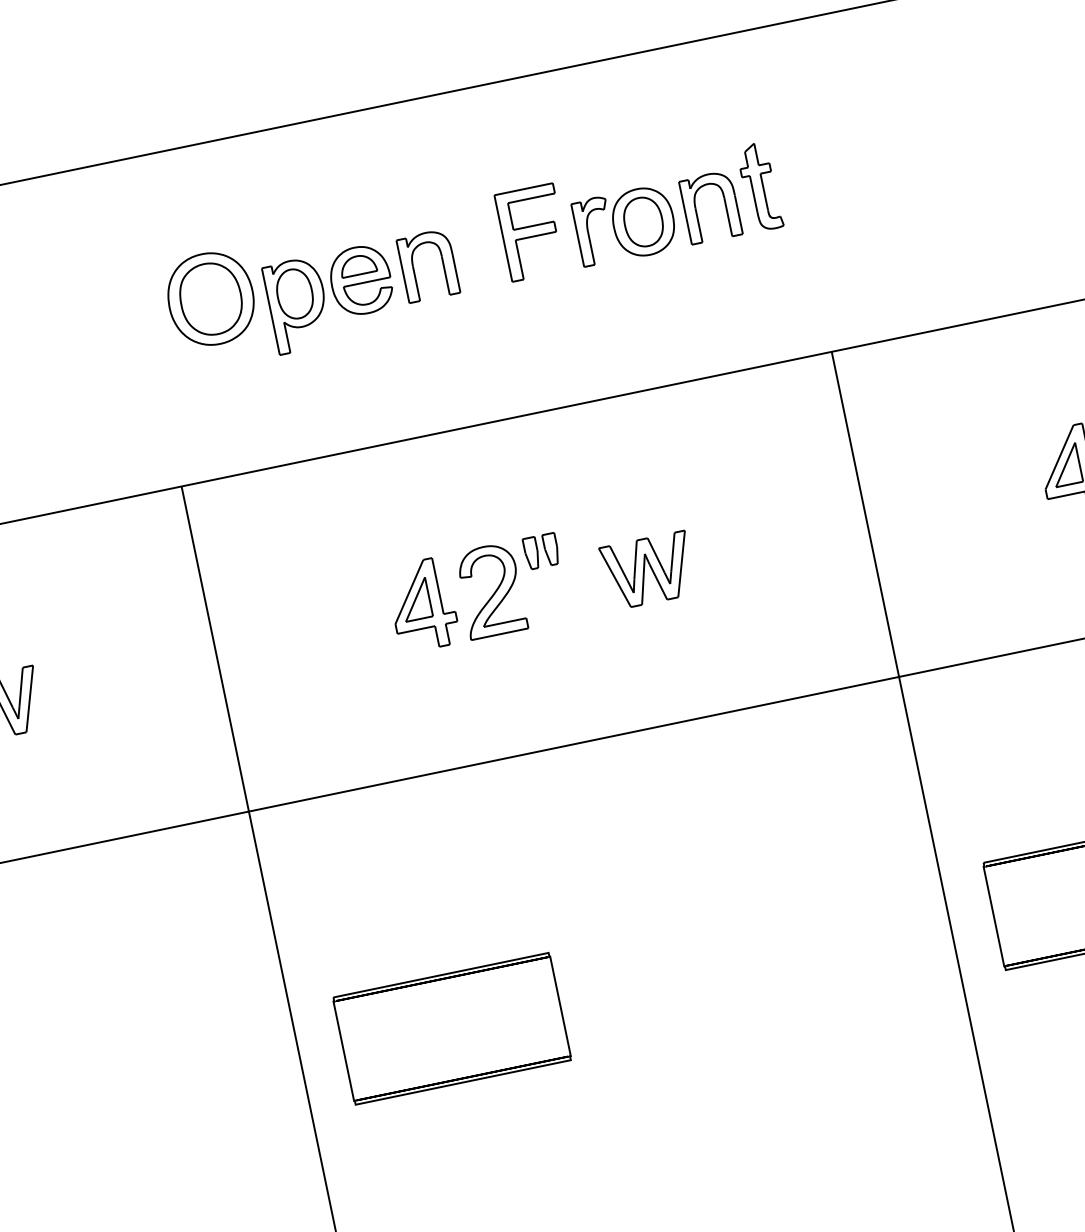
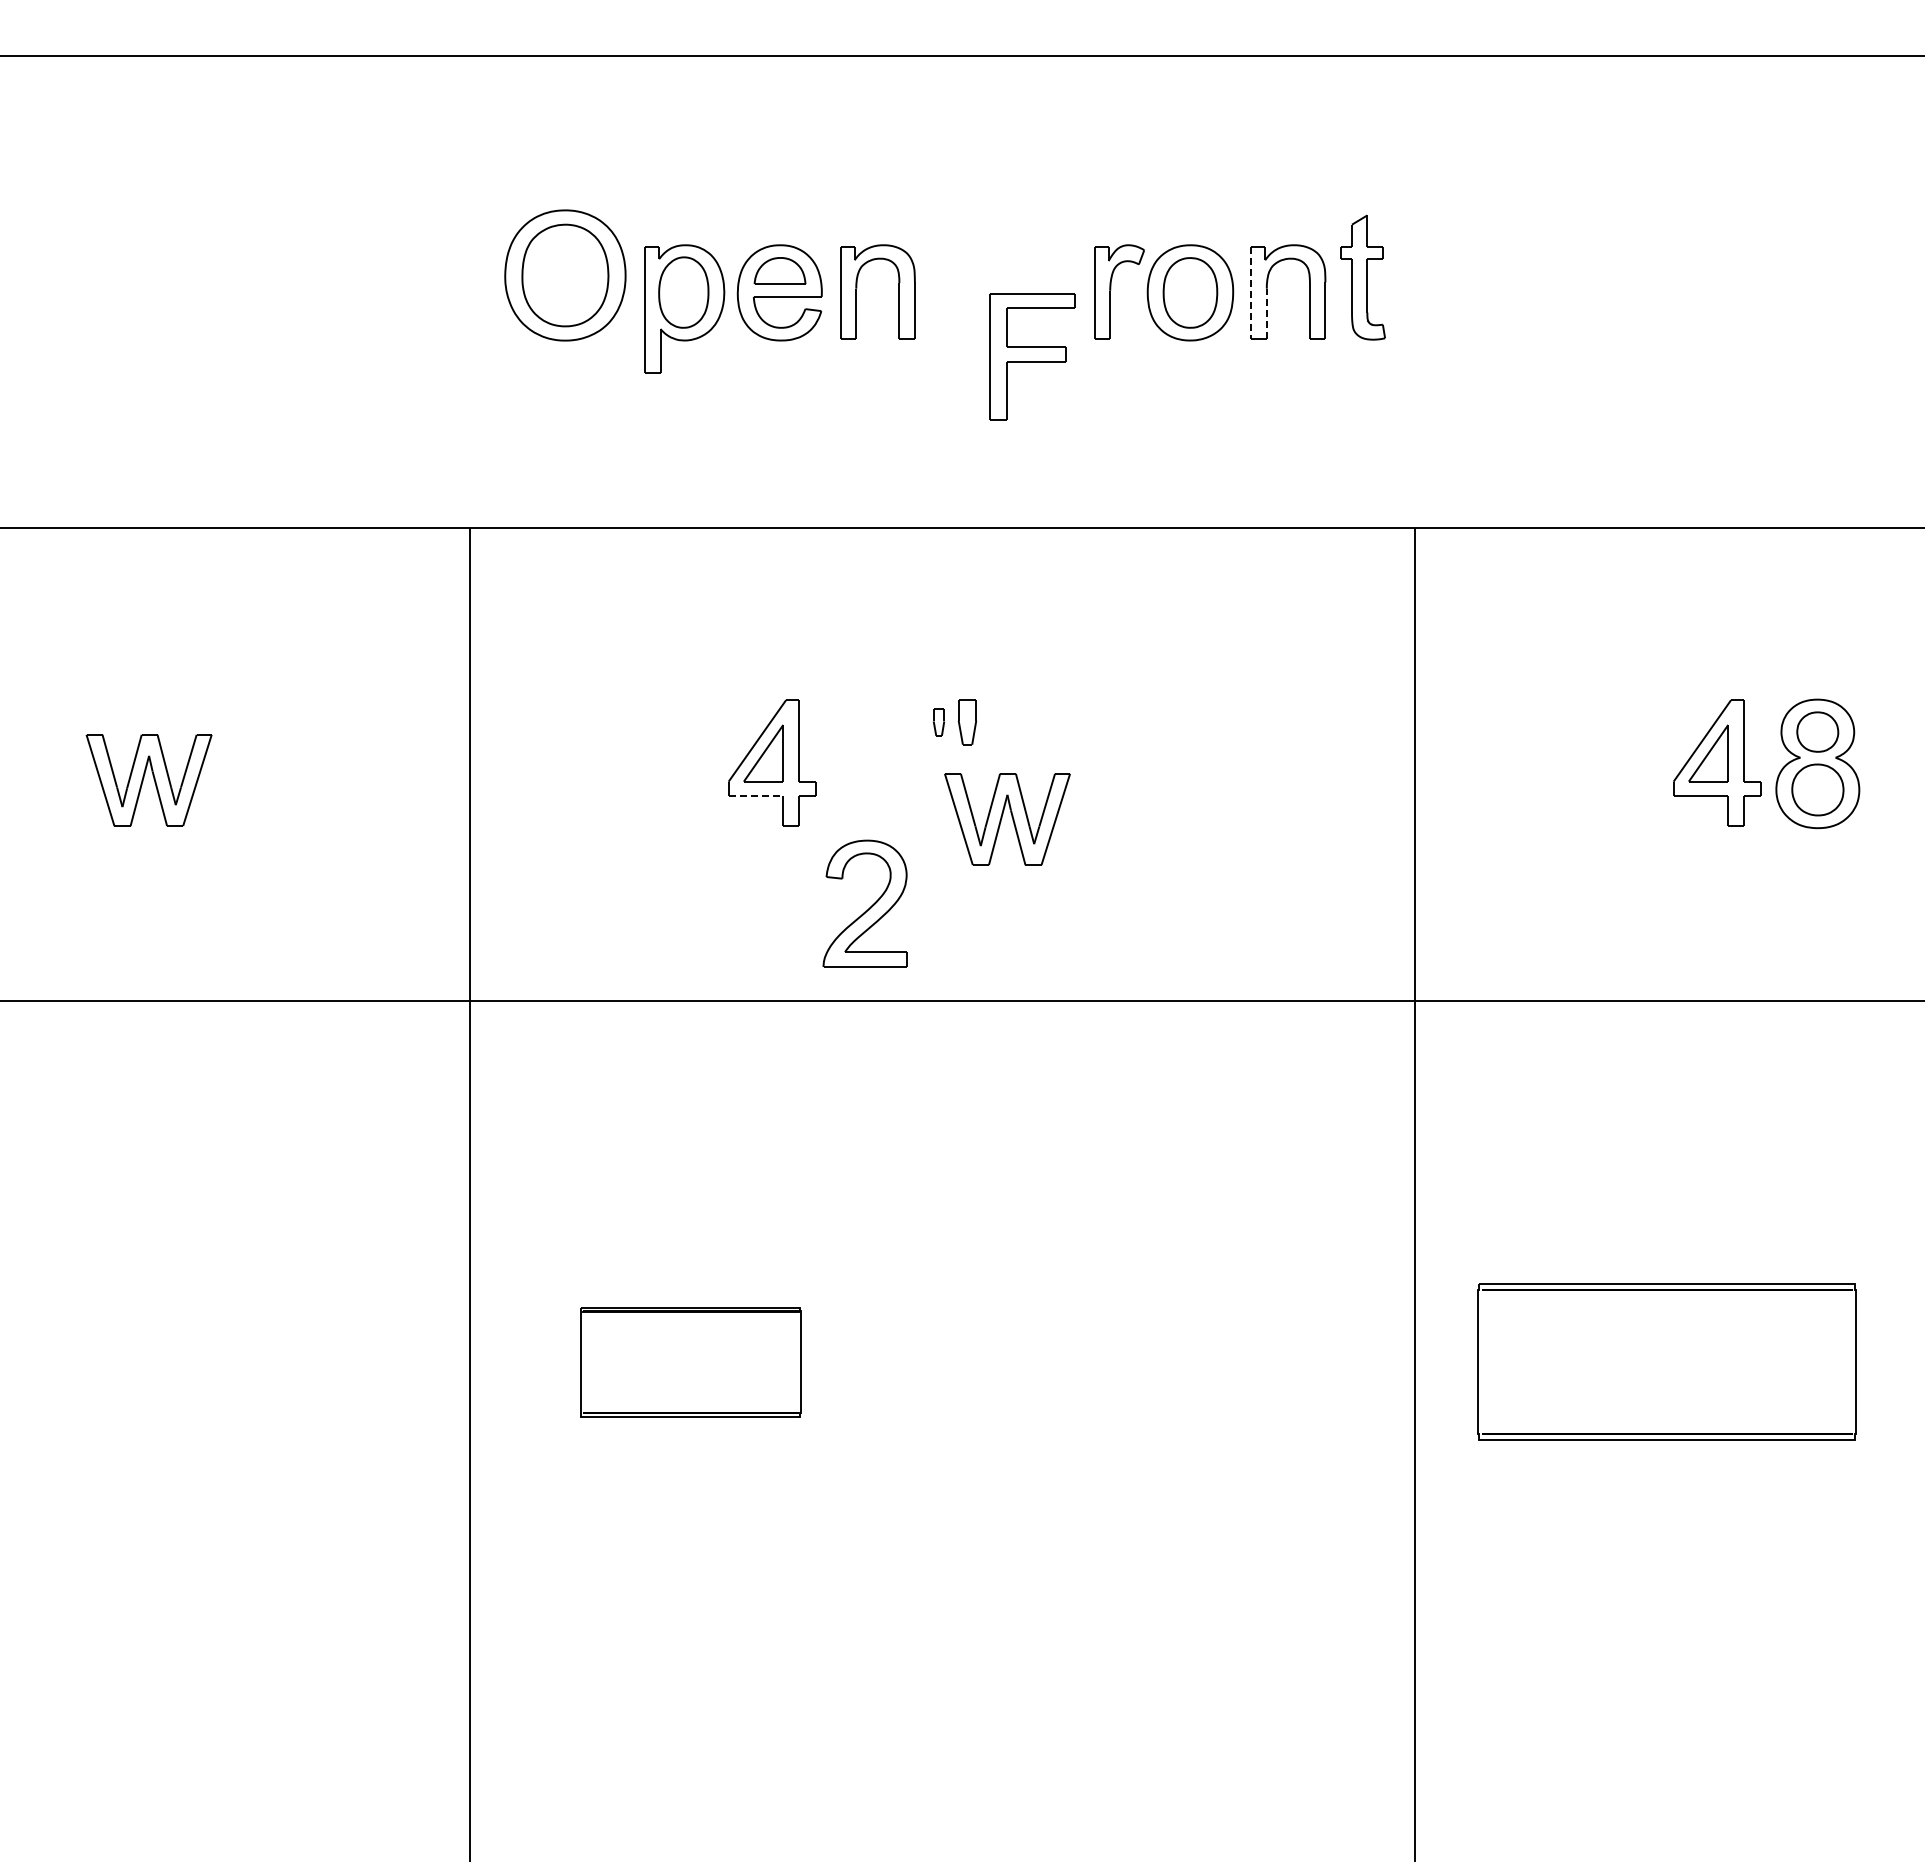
line: (685, 213) -> (1251, 292), solid -> dashed
line: (698, 225) -> (1266, 313), solid -> dashed
part: (532, 232) -> (1032, 356), moved
part: (531, 553) -> (938, 722), size x0.6
part: (648, 570) -> (1007, 819), moved
part: (494, 592) -> (869, 907), moved
line: (416, 629) -> (756, 795), solid -> dashed
part: (451, 1028) -> (690, 1361), size x0.7

